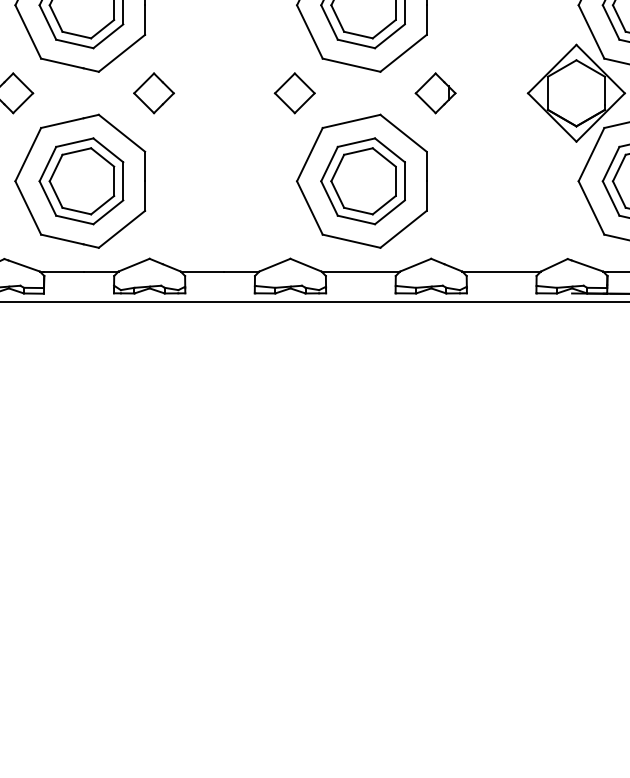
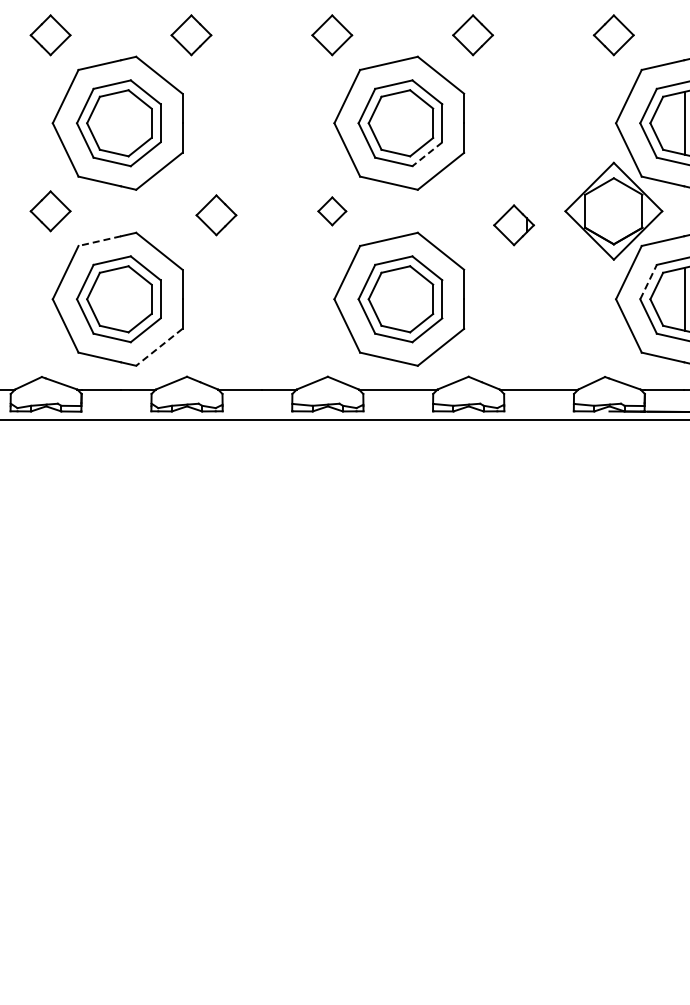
line: (390, 36) -> (427, 154), solid -> dashed
part: (154, 93) -> (216, 215), moved
part: (295, 93) -> (332, 211), size x0.7
part: (435, 93) -> (513, 225), moved
line: (62, 123) -> (99, 241), solid -> dashed
line: (611, 163) -> (648, 281), solid -> dashed
line: (122, 229) -> (159, 347), solid -> dashed

